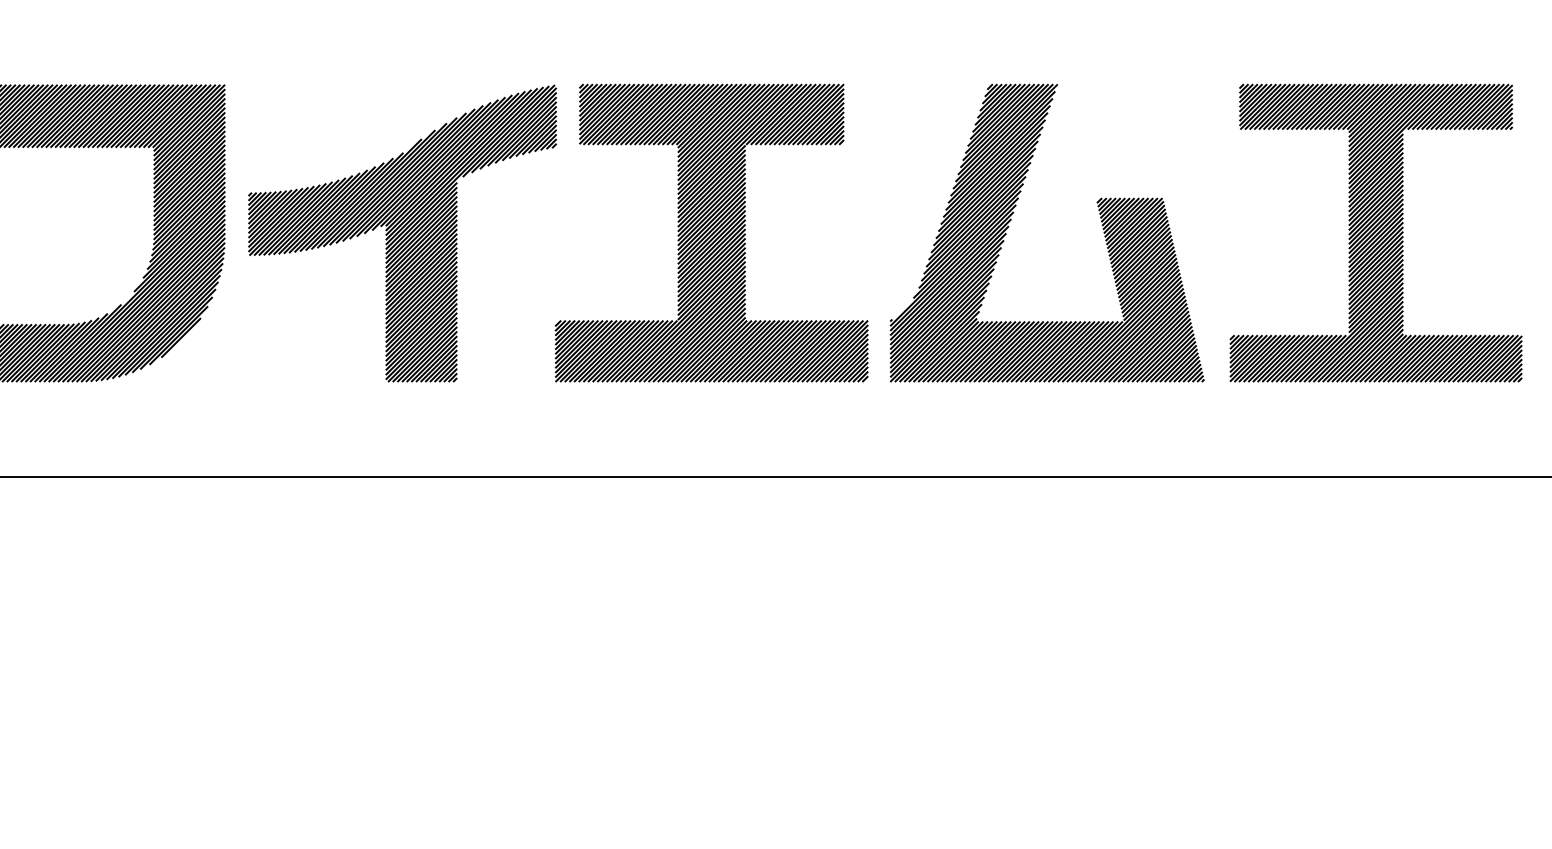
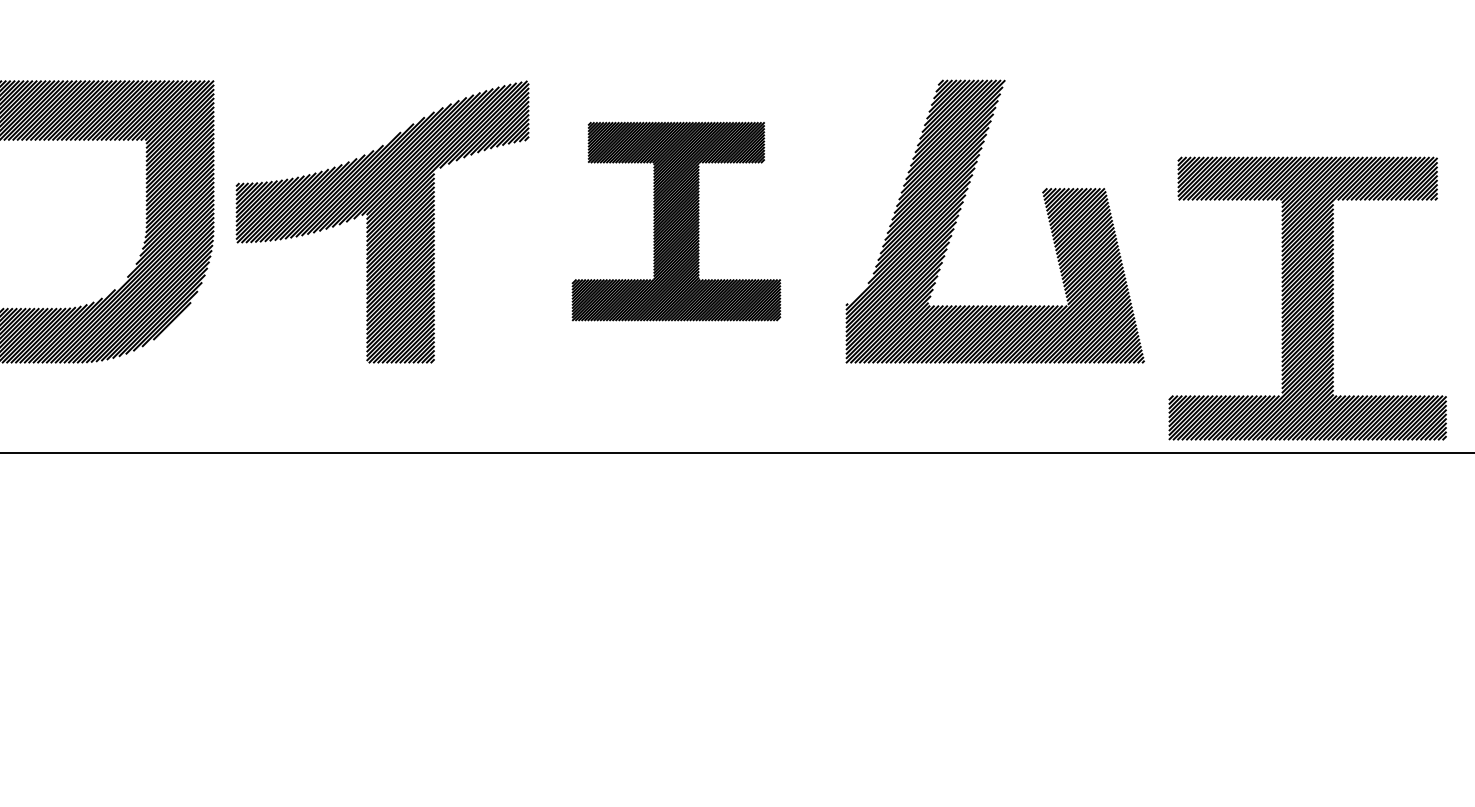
part: (711, 232) -> (676, 221), size x0.7
part: (1375, 232) -> (1307, 298), moved

